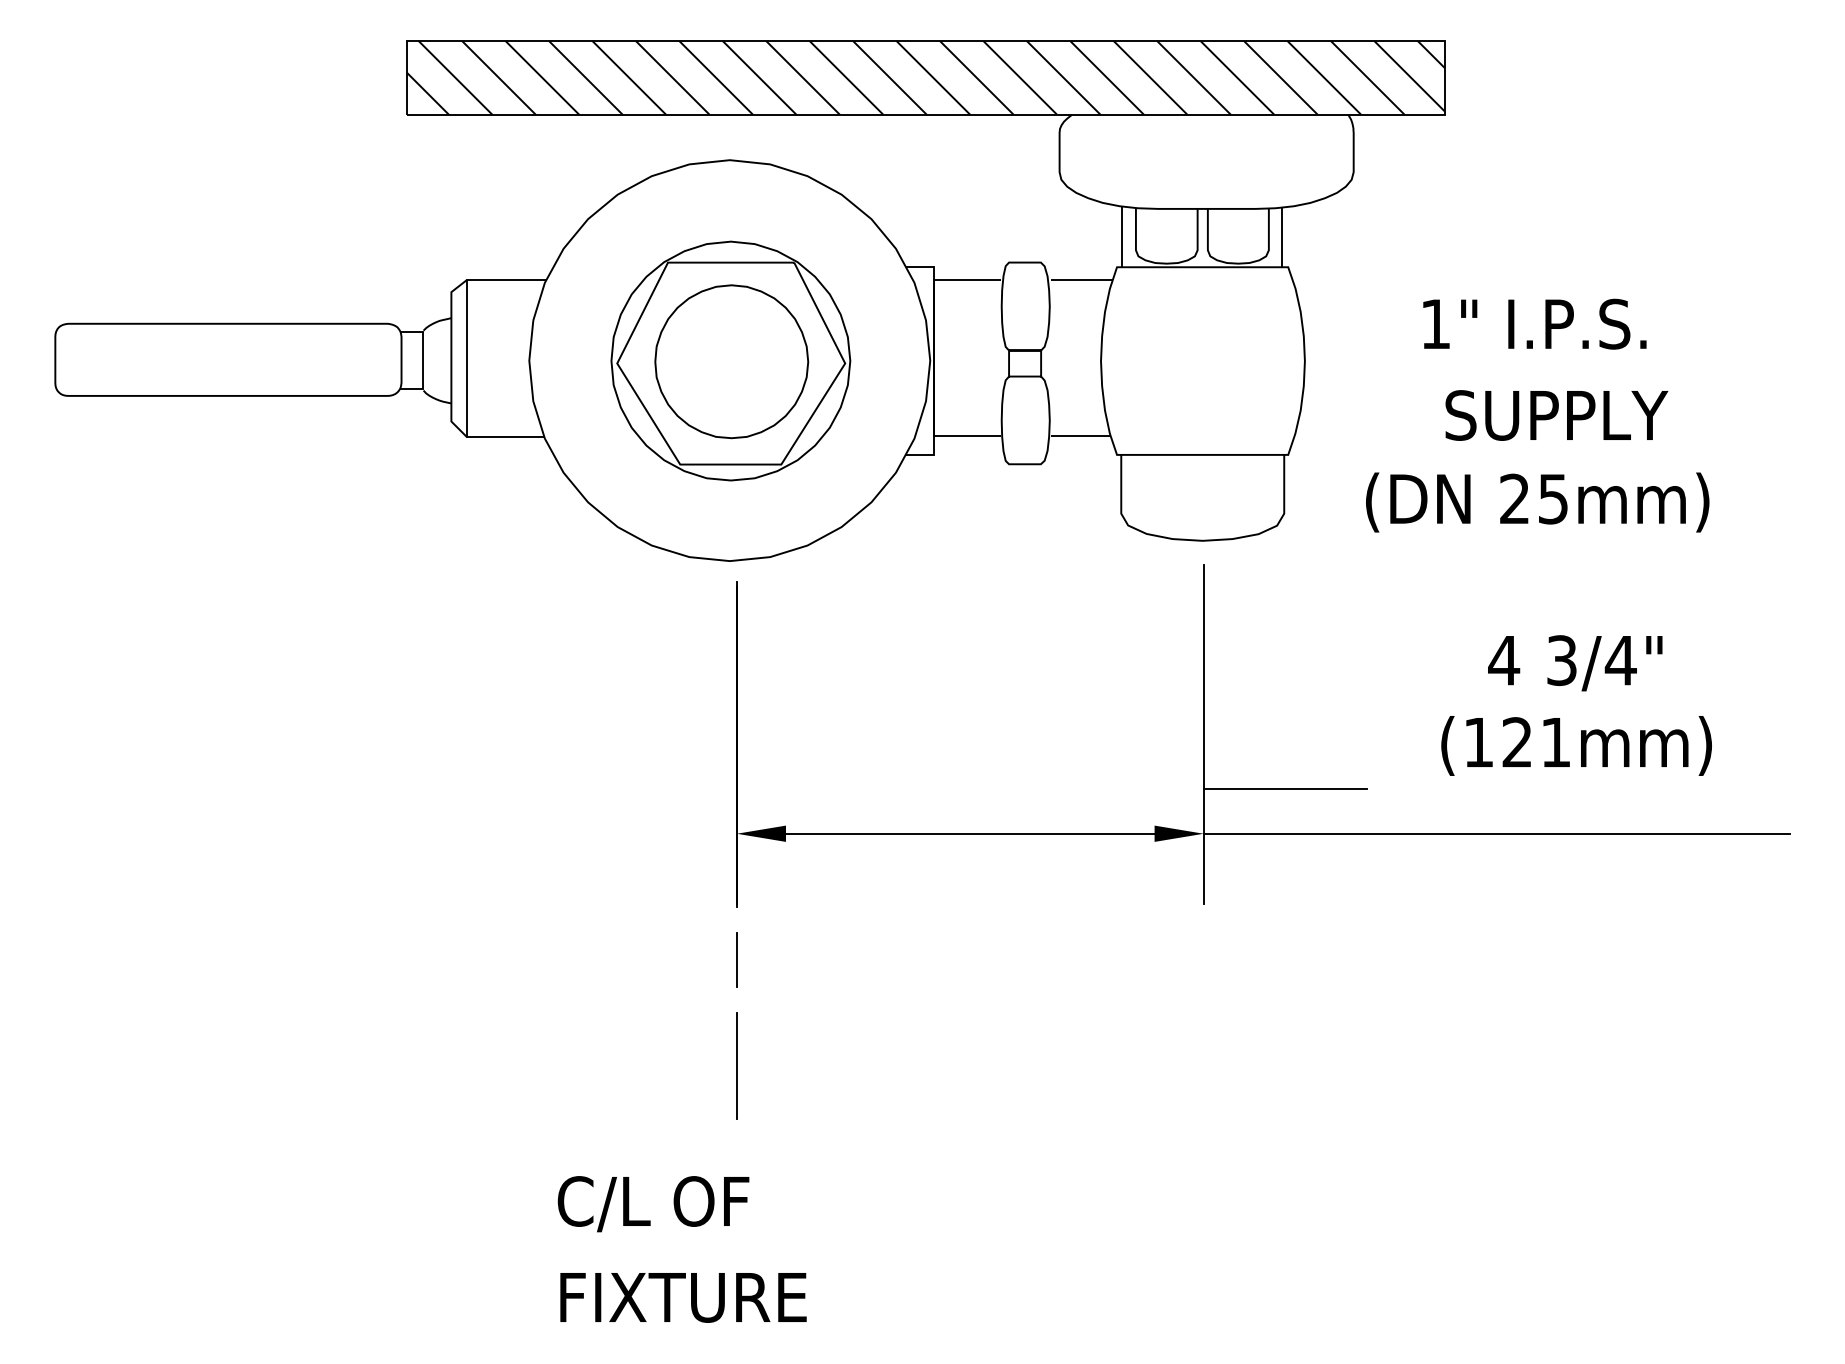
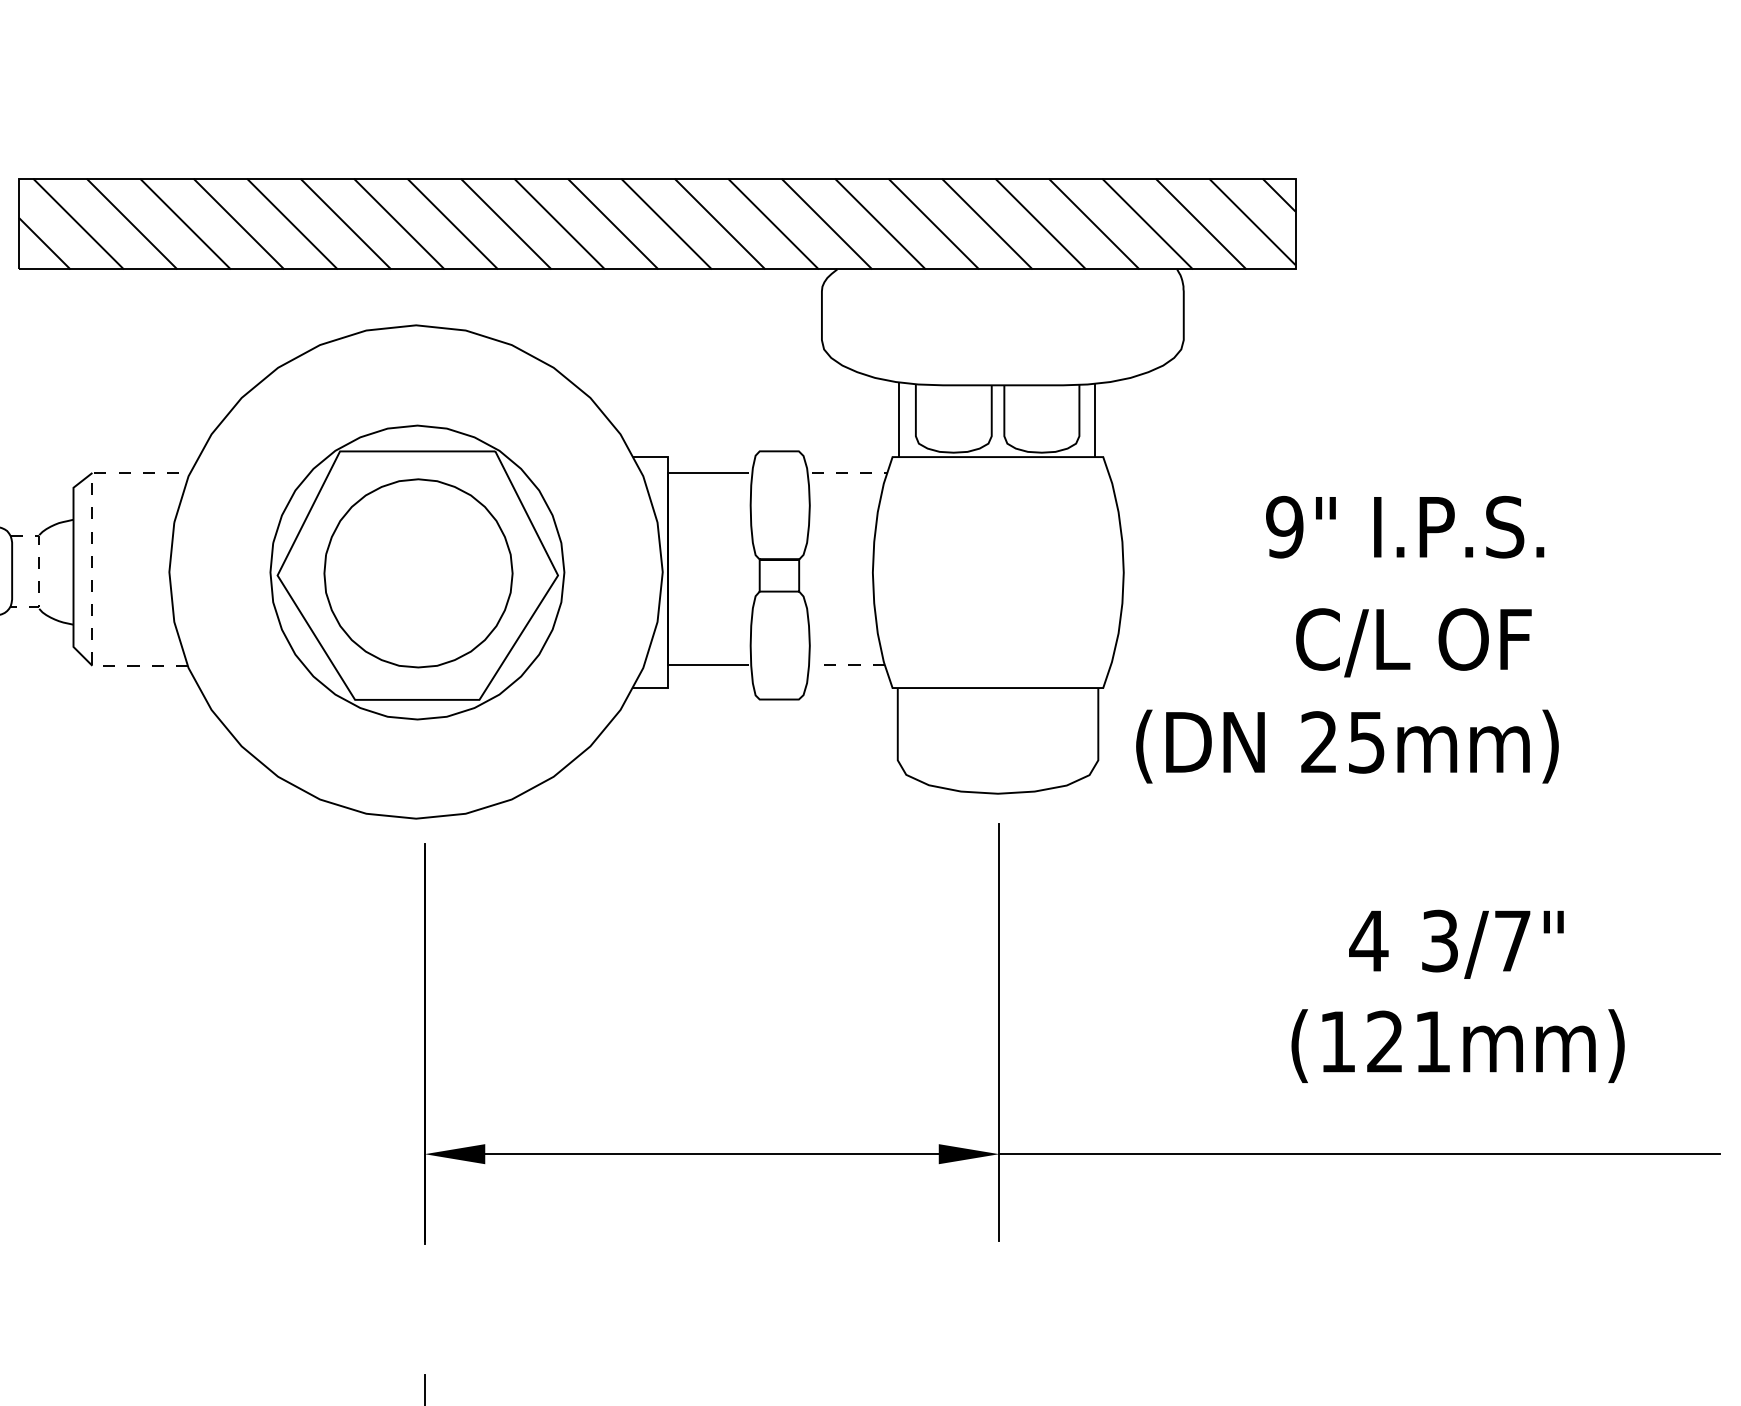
line: (1081, 280) -> (848, 473), solid -> dashed
text: (1435, 323) -> (1284, 526), 1" -> 9"
line: (466, 357) -> (92, 568), solid -> dashed
line: (423, 361) -> (39, 573), solid -> dashed
text: (1556, 418) -> (1433, 643), SUPPLY -> C/L OF
line: (1080, 436) -> (847, 665), solid -> dashed
text: (1537, 502) -> (1347, 746), moved
text: (1620, 660) -> (1512, 940), 3/4" -> 3/7"
line: (1285, 788) -> (1099, 1098), removed
line: (736, 959) -> (424, 1308), removed

